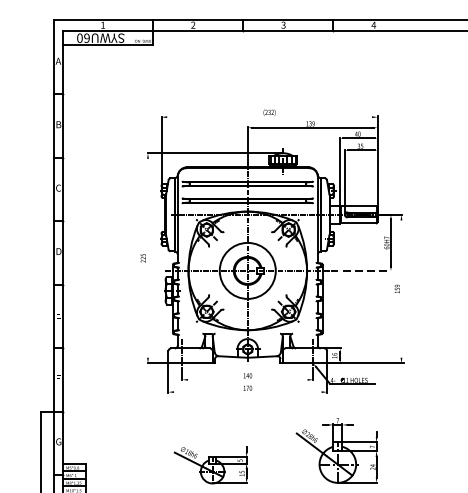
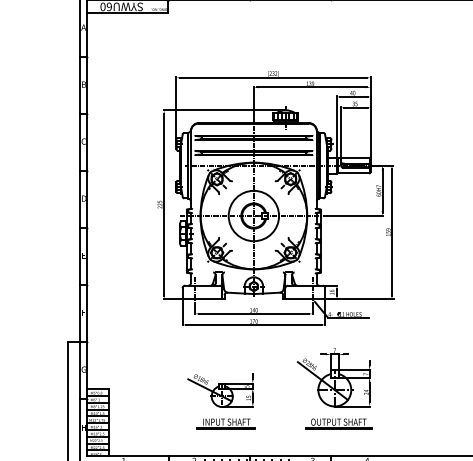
line: (269, 116) -> (273, 77), added
line: (148, 258) -> (164, 204), added
line: (361, 271) -> (356, 216), dashed -> solid
line: (402, 289) -> (392, 232), added
line: (247, 379) -> (253, 313), added
line: (247, 391) -> (253, 324), added

